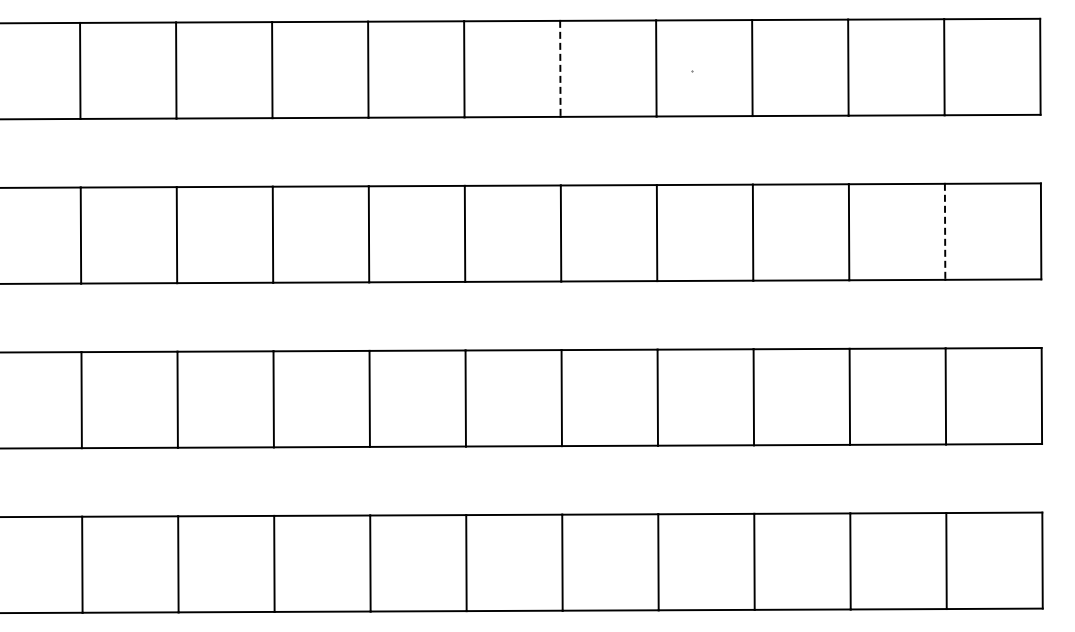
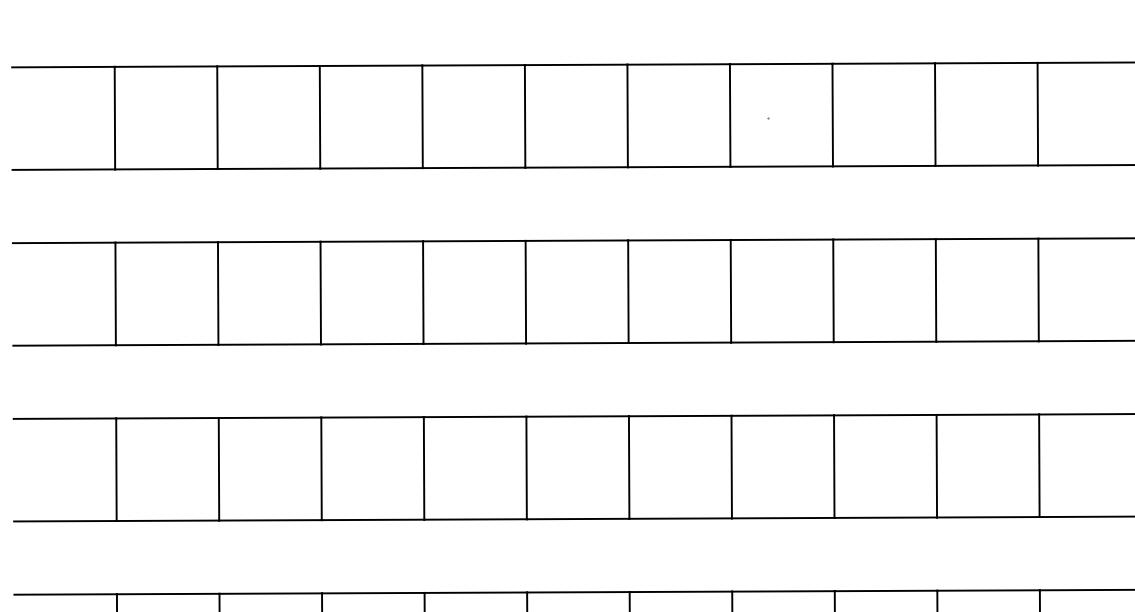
line: (560, 69) -> (627, 116), dashed -> solid
line: (945, 232) -> (1038, 290), dashed -> solid

